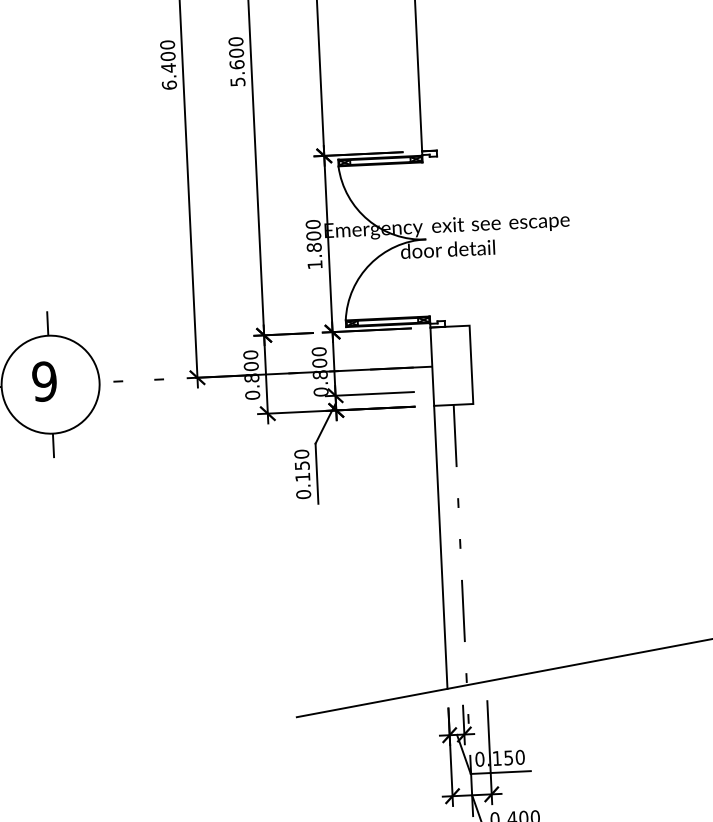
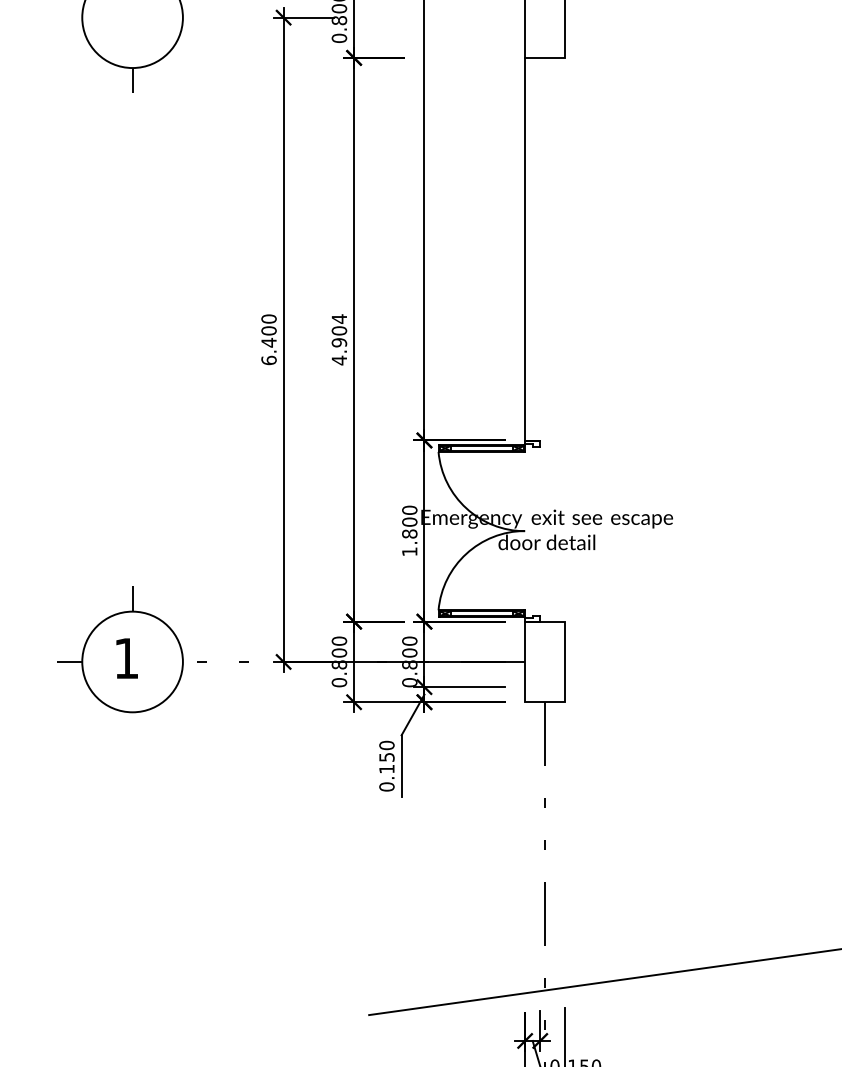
text: (237, 61) -> (339, 339), 5.600 -> 4.904
text: (44, 381) -> (126, 658), 9 -> 1
line: (53, 445) -> (132, 724), removed
line: (441, 547) -> (525, 847), removed

